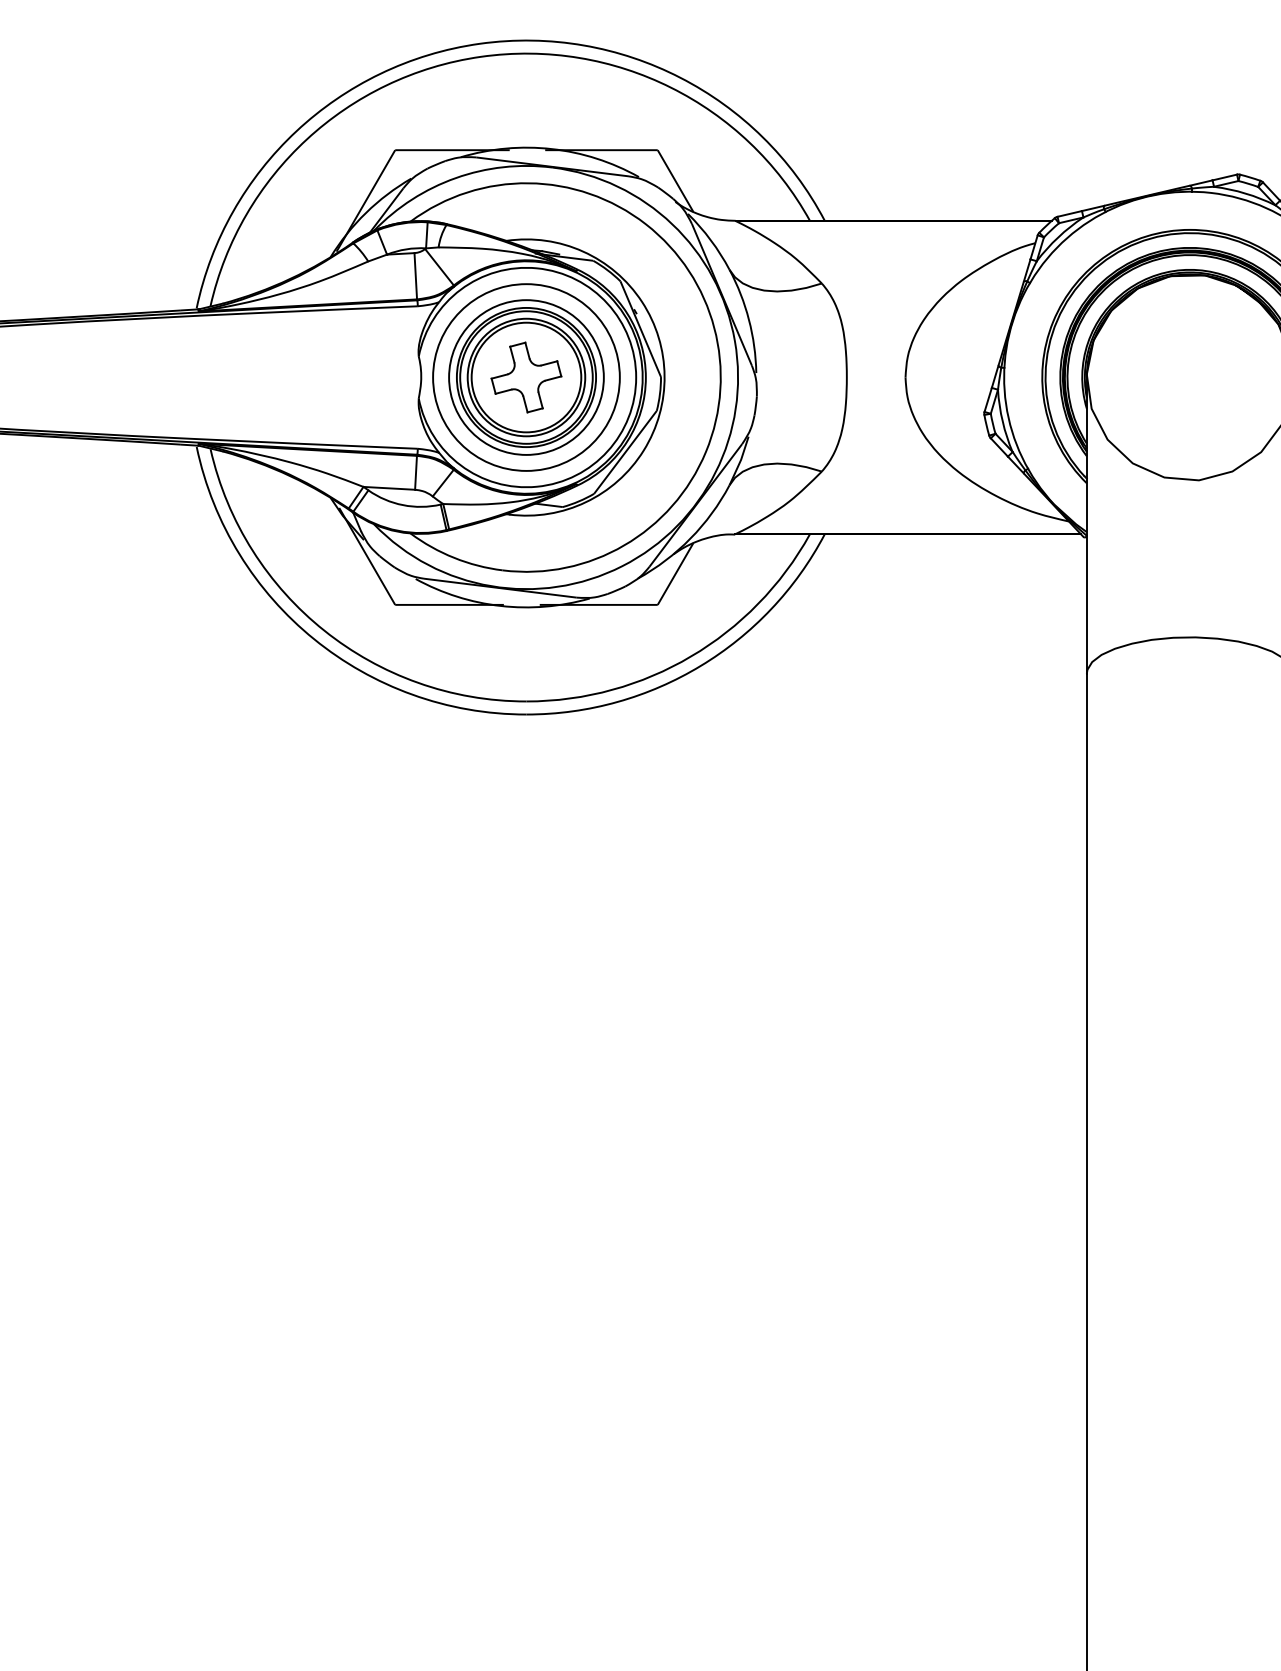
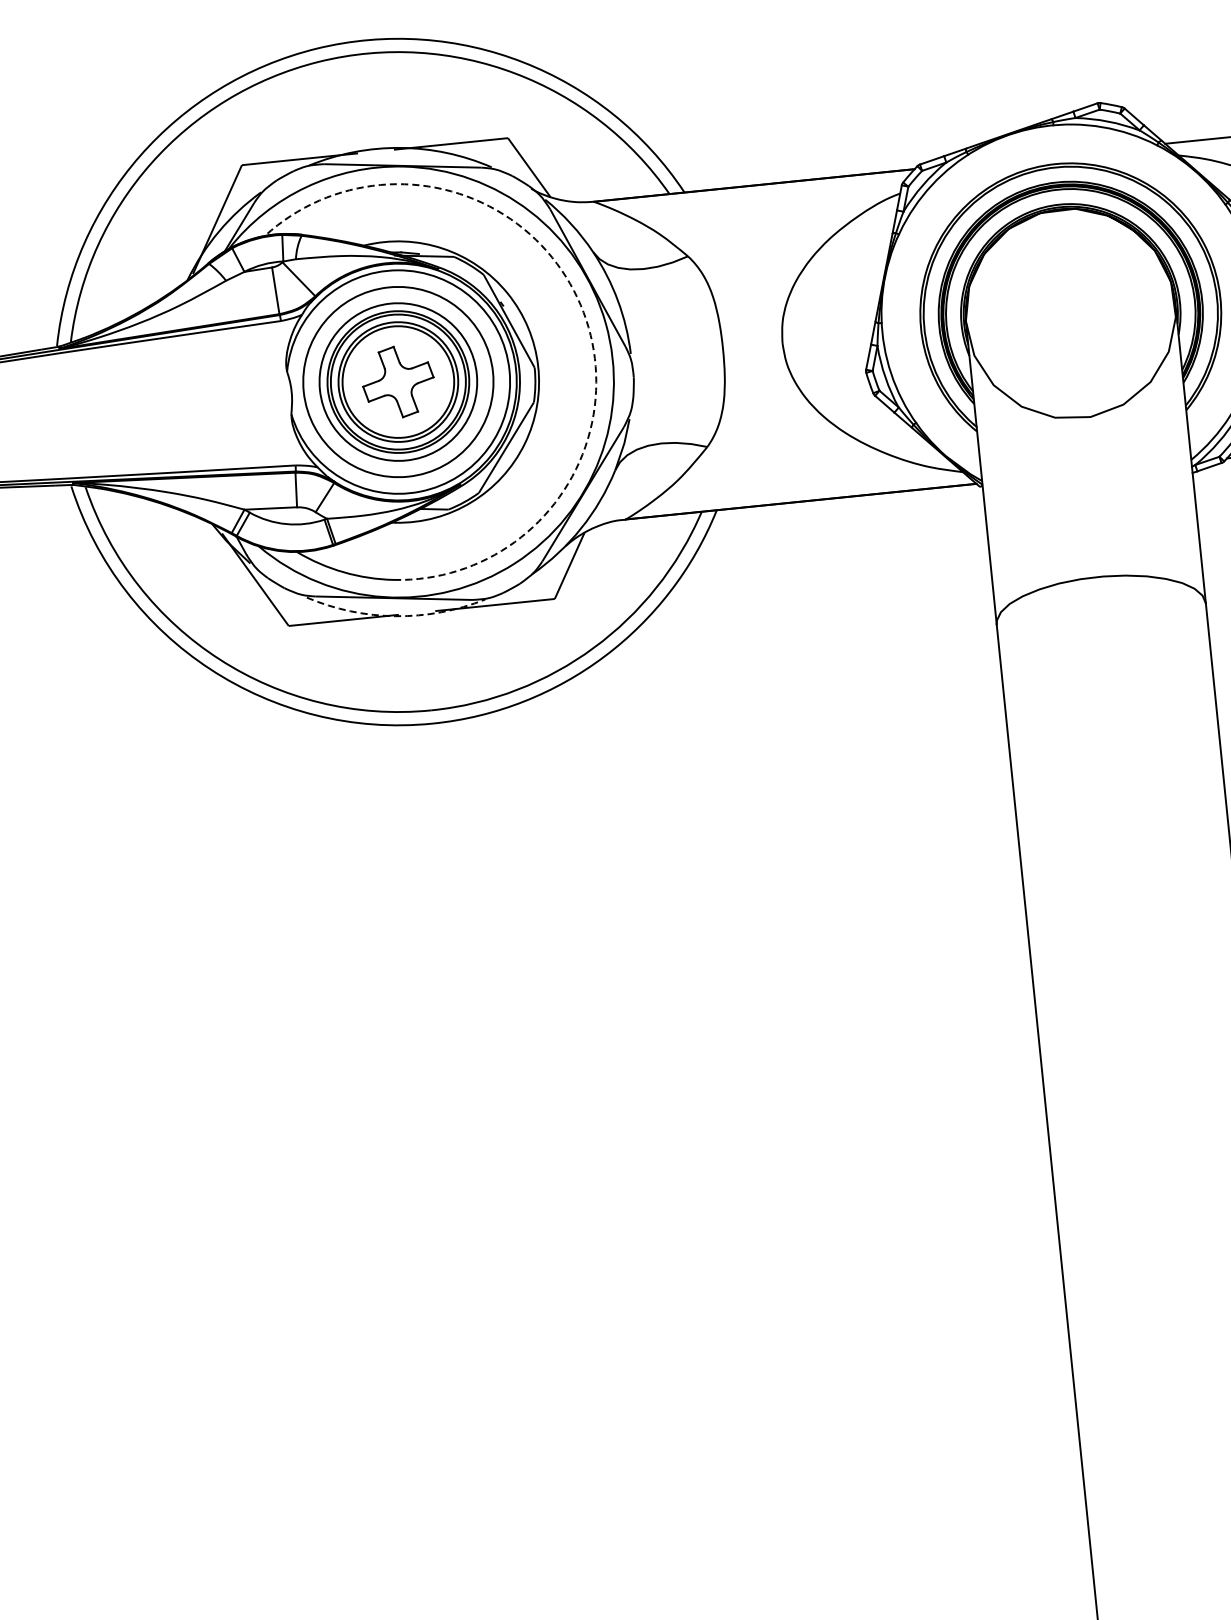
arc: (714, 328) -> (583, 313), solid -> dashed
arc: (500, 605) -> (395, 615), solid -> dashed

